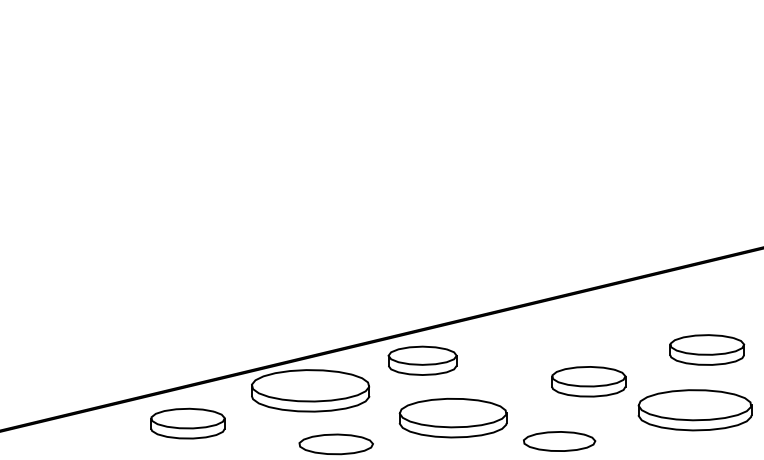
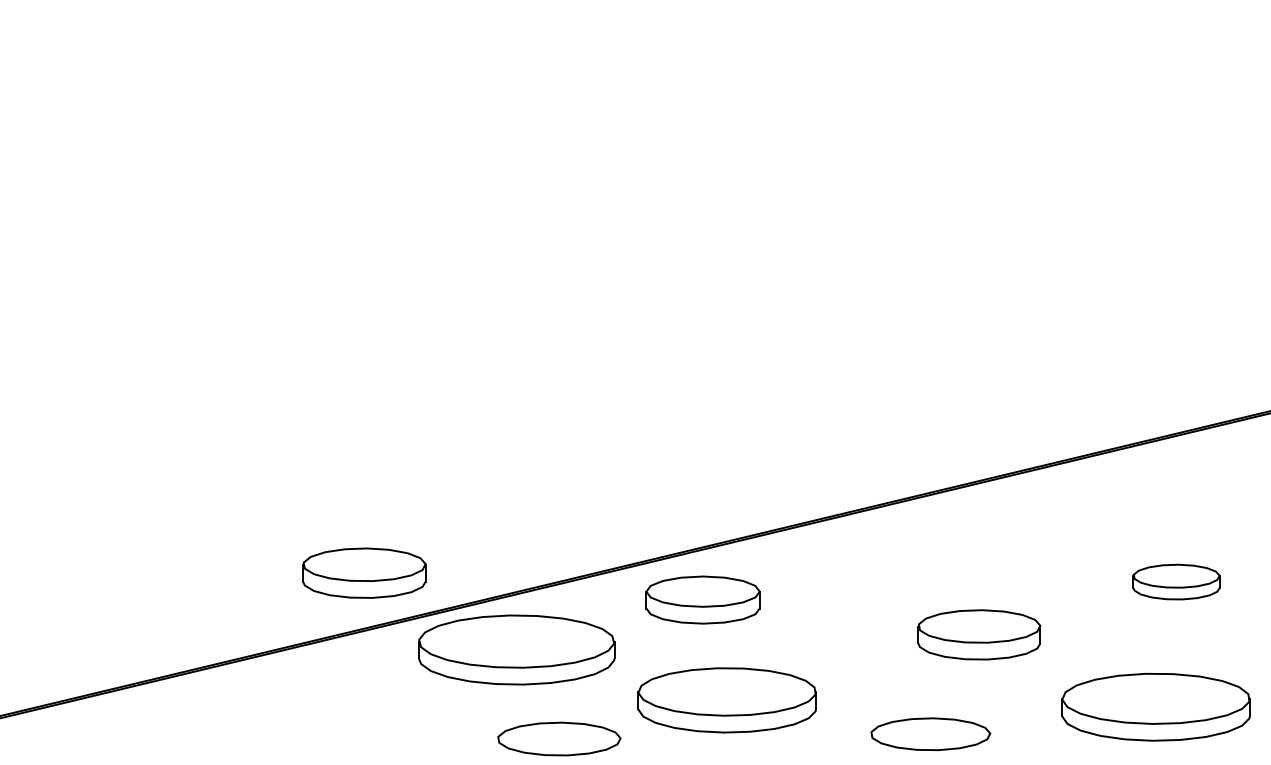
part: (707, 349) -> (1176, 581), size x0.7
part: (694, 410) -> (1155, 707), moved
part: (452, 418) -> (726, 700), moved
part: (187, 423) -> (363, 572), moved

